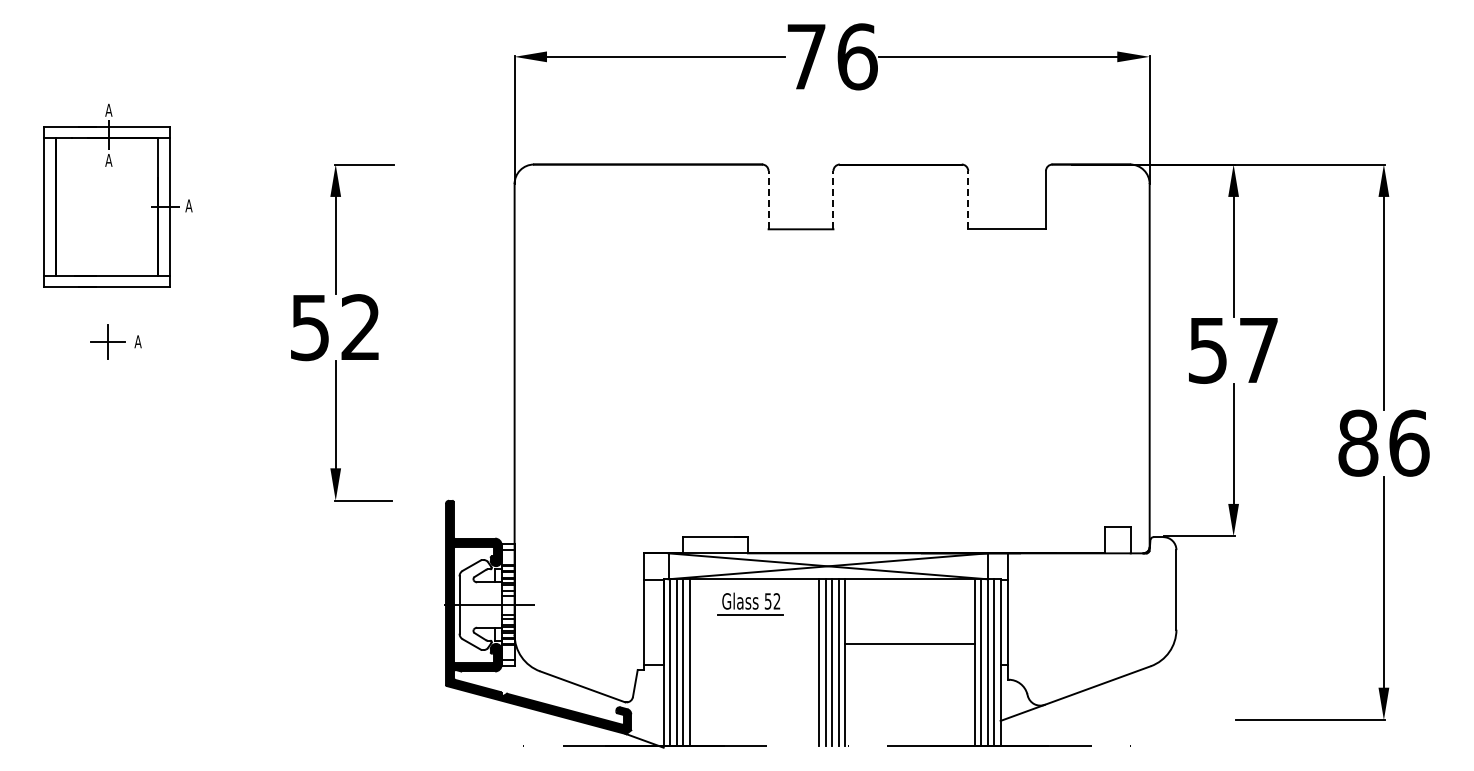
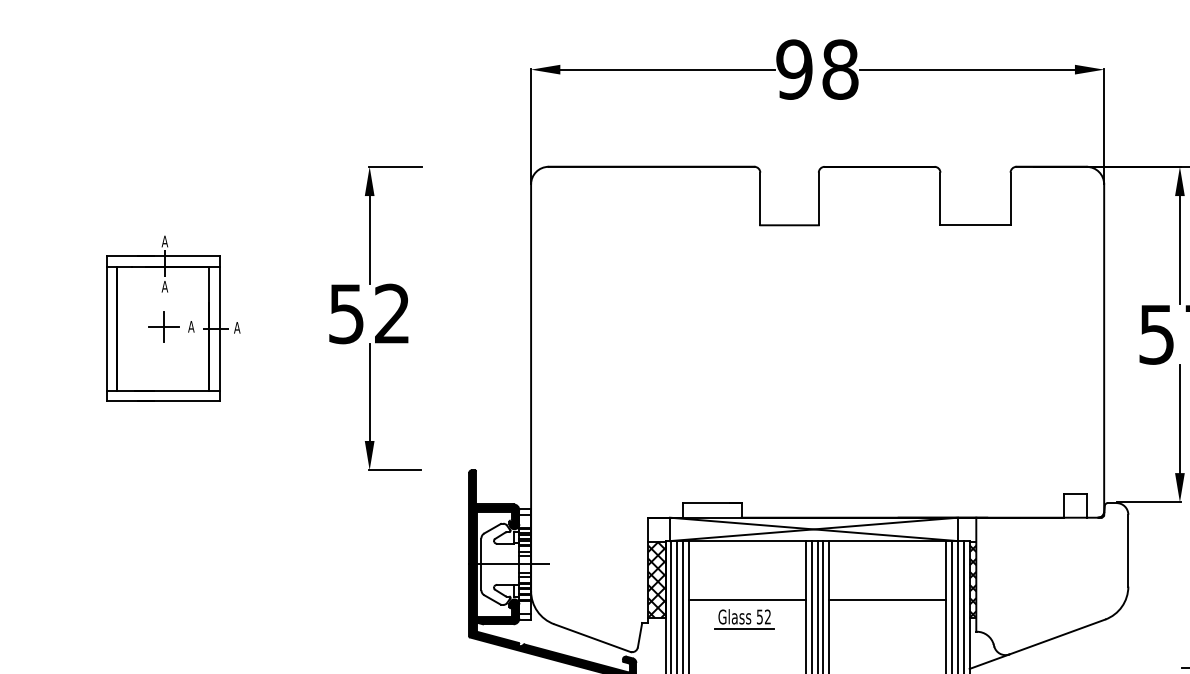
text: (831, 56) -> (817, 69), 76 -> 98
part: (117, 195) -> (172, 318), moved
line: (768, 199) -> (760, 198), dashed -> solid
line: (833, 199) -> (818, 198), dashed -> solid
line: (968, 199) -> (940, 198), dashed -> solid
part: (750, 603) -> (743, 618), moved
hatch: (653, 622) -> (656, 580), added
hatch: (1003, 624) -> (972, 581), added
line: (754, 644) -> (747, 599), added

